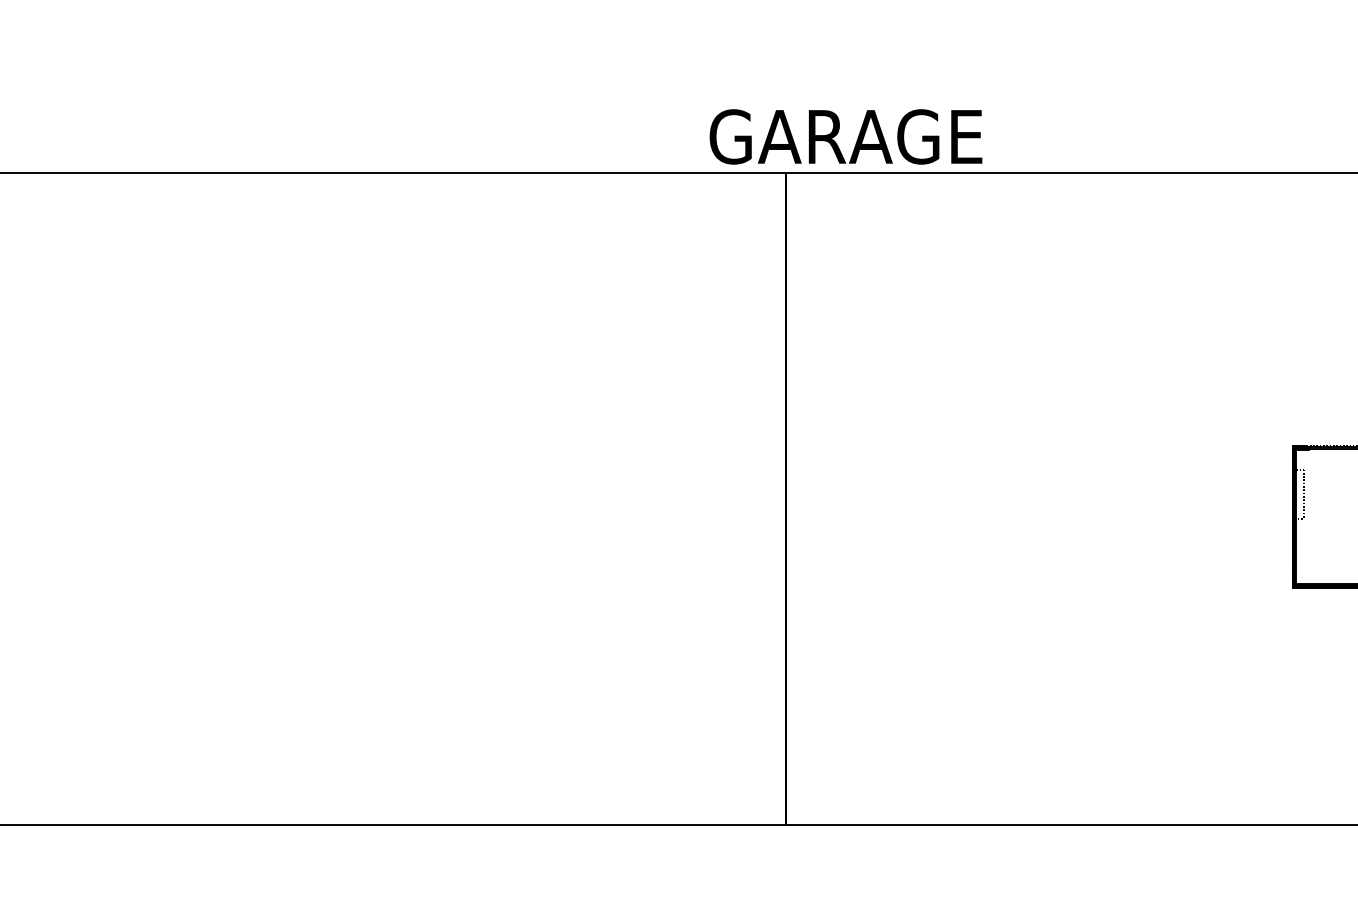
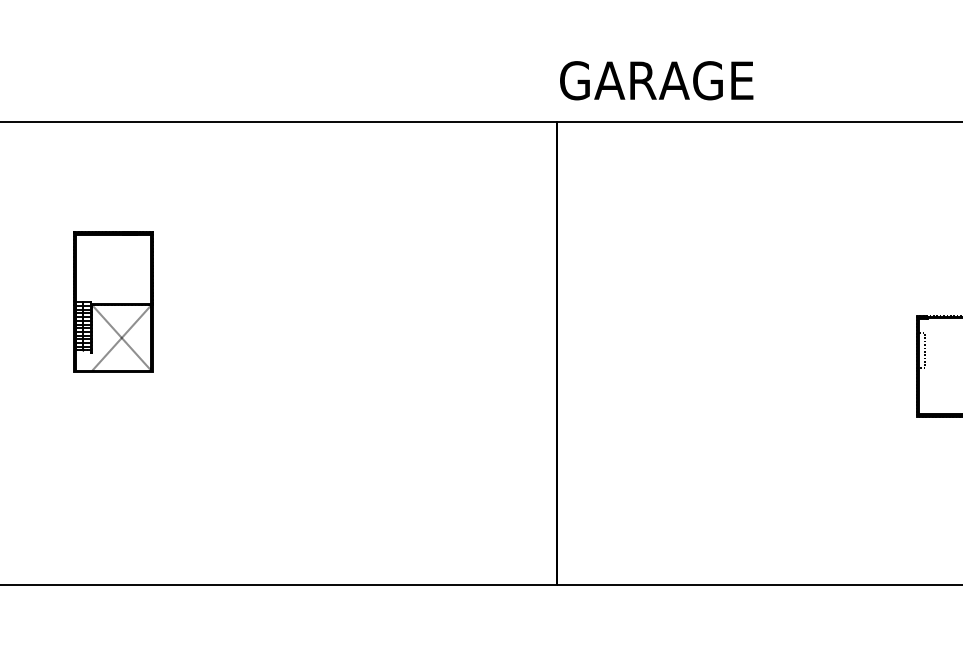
text: (845, 136) -> (656, 80), moved
part: (160, 426) -> (113, 302), added

